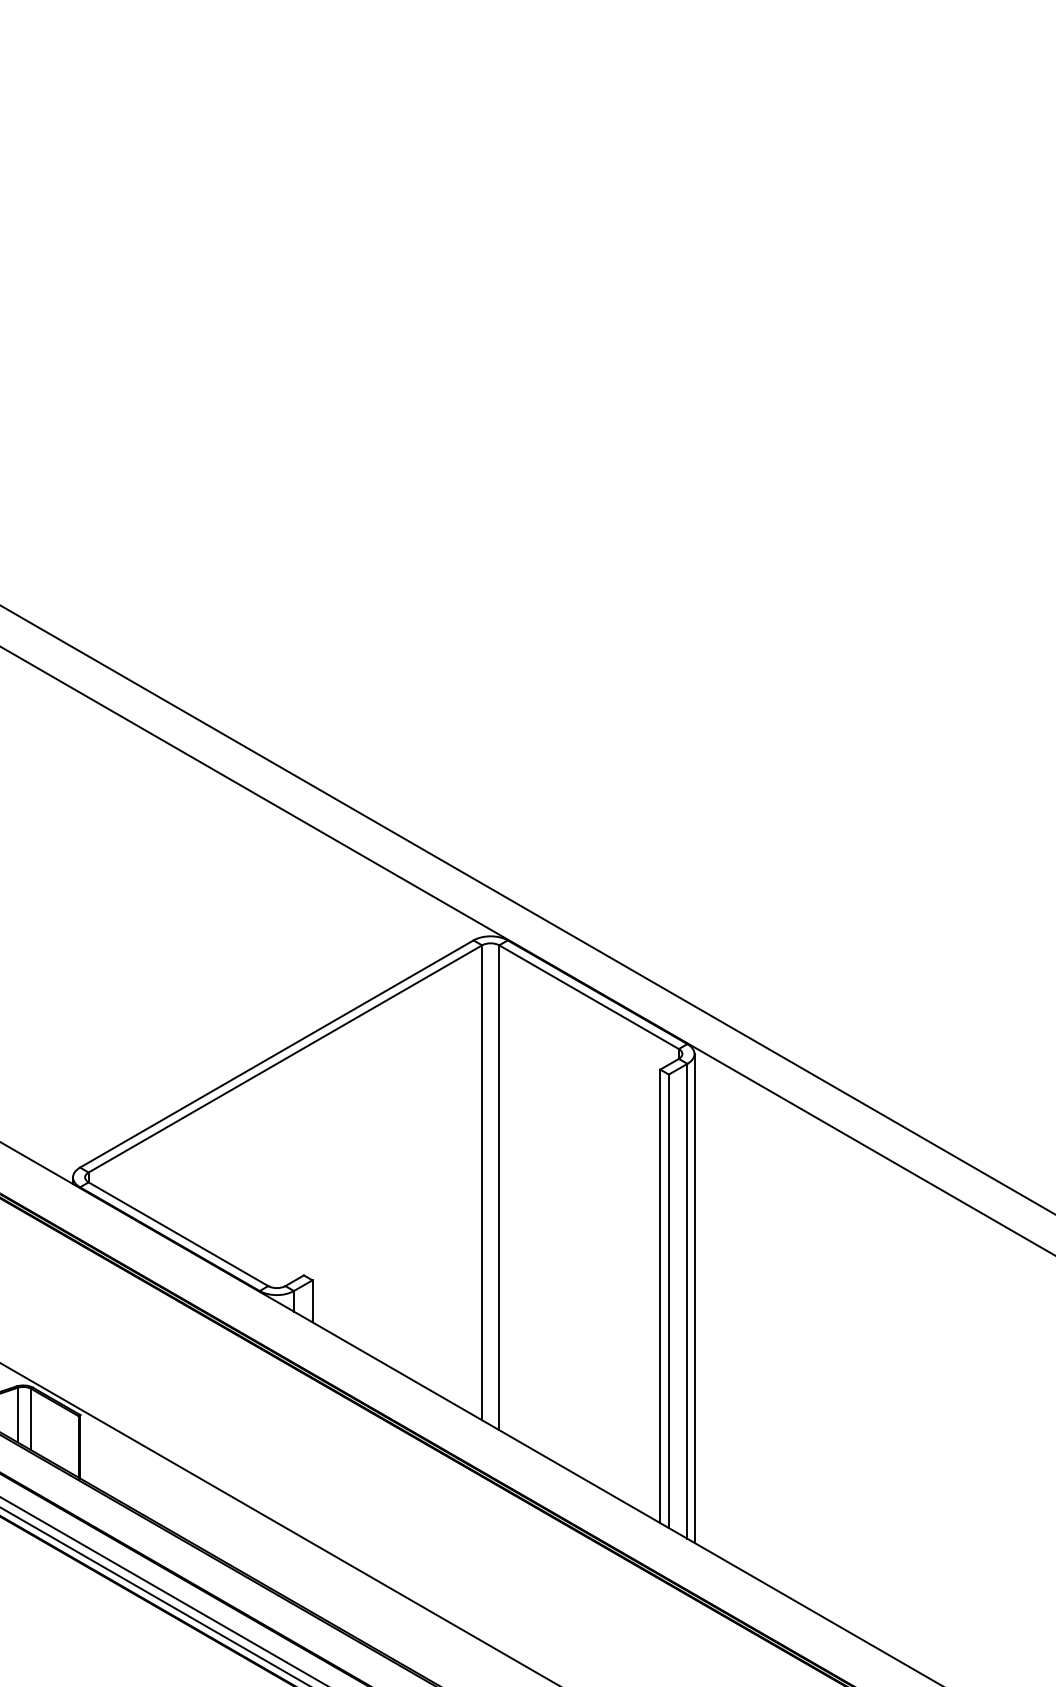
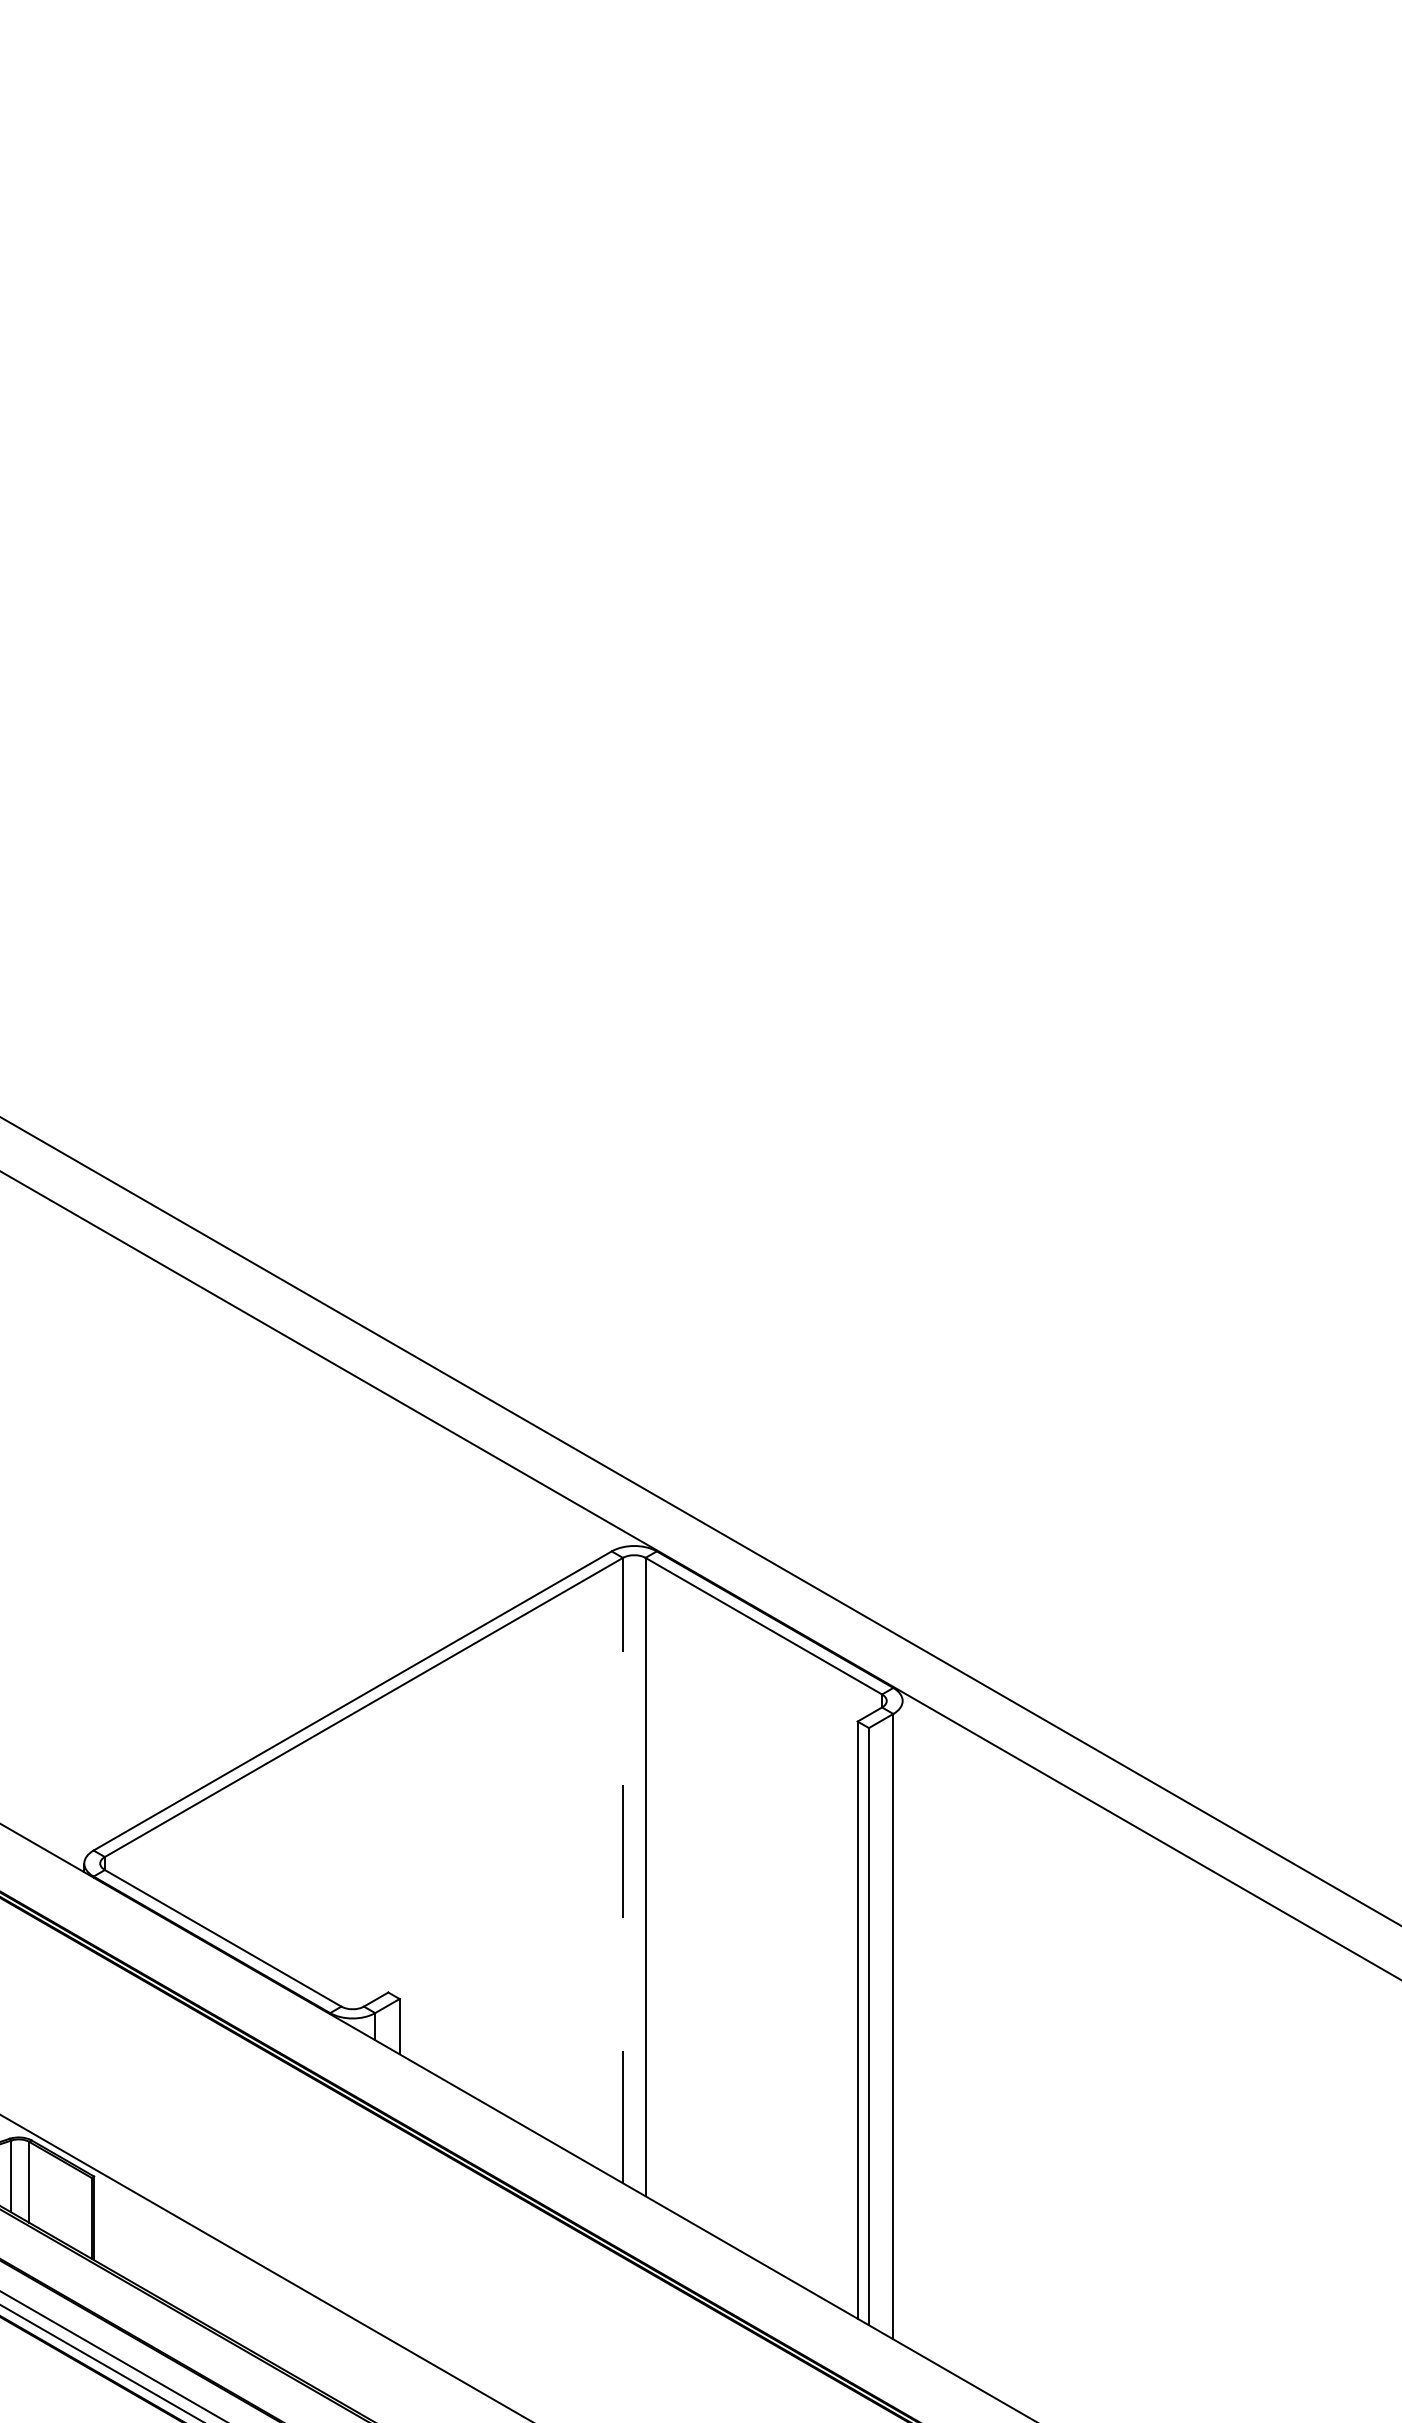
line: (482, 1182) -> (623, 1870), solid -> dashed
line: (694, 1298) -> (902, 2022), removed

